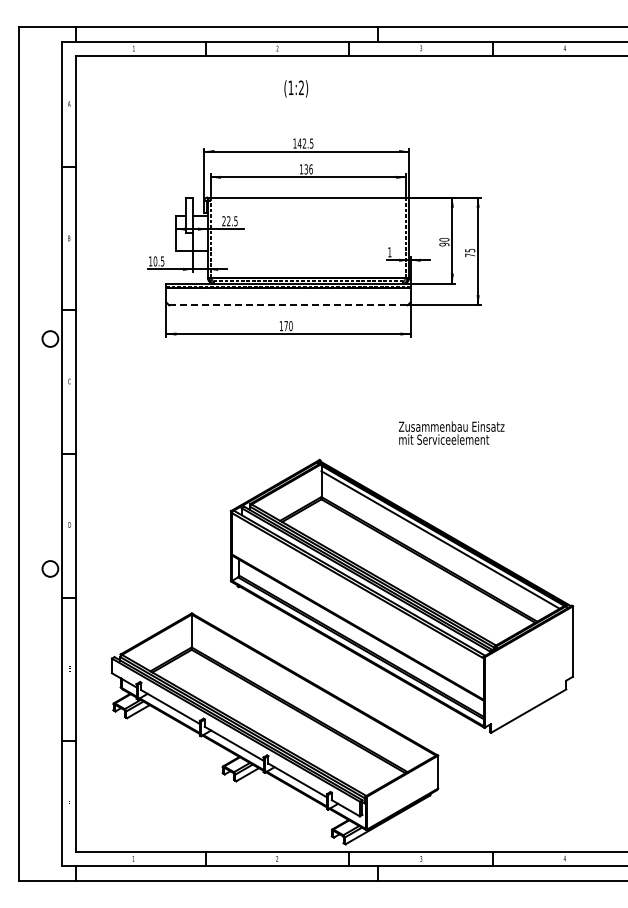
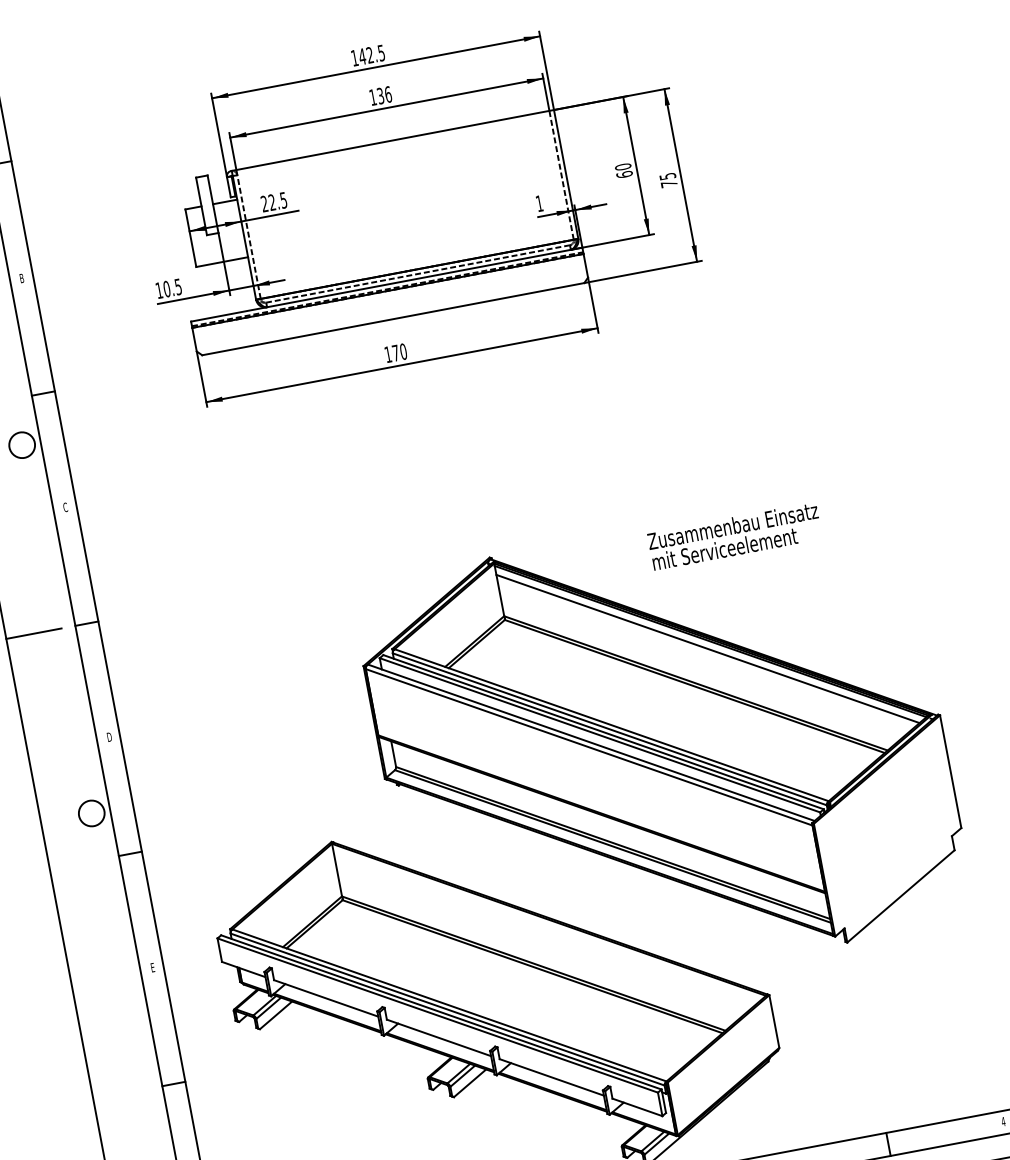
text: (444, 244) -> (624, 174), 90 -> 60
line: (288, 305) -> (393, 319), dashed -> solid
text: (451, 432) -> (734, 535), moved
line: (35, 454) -> (33, 634), added

